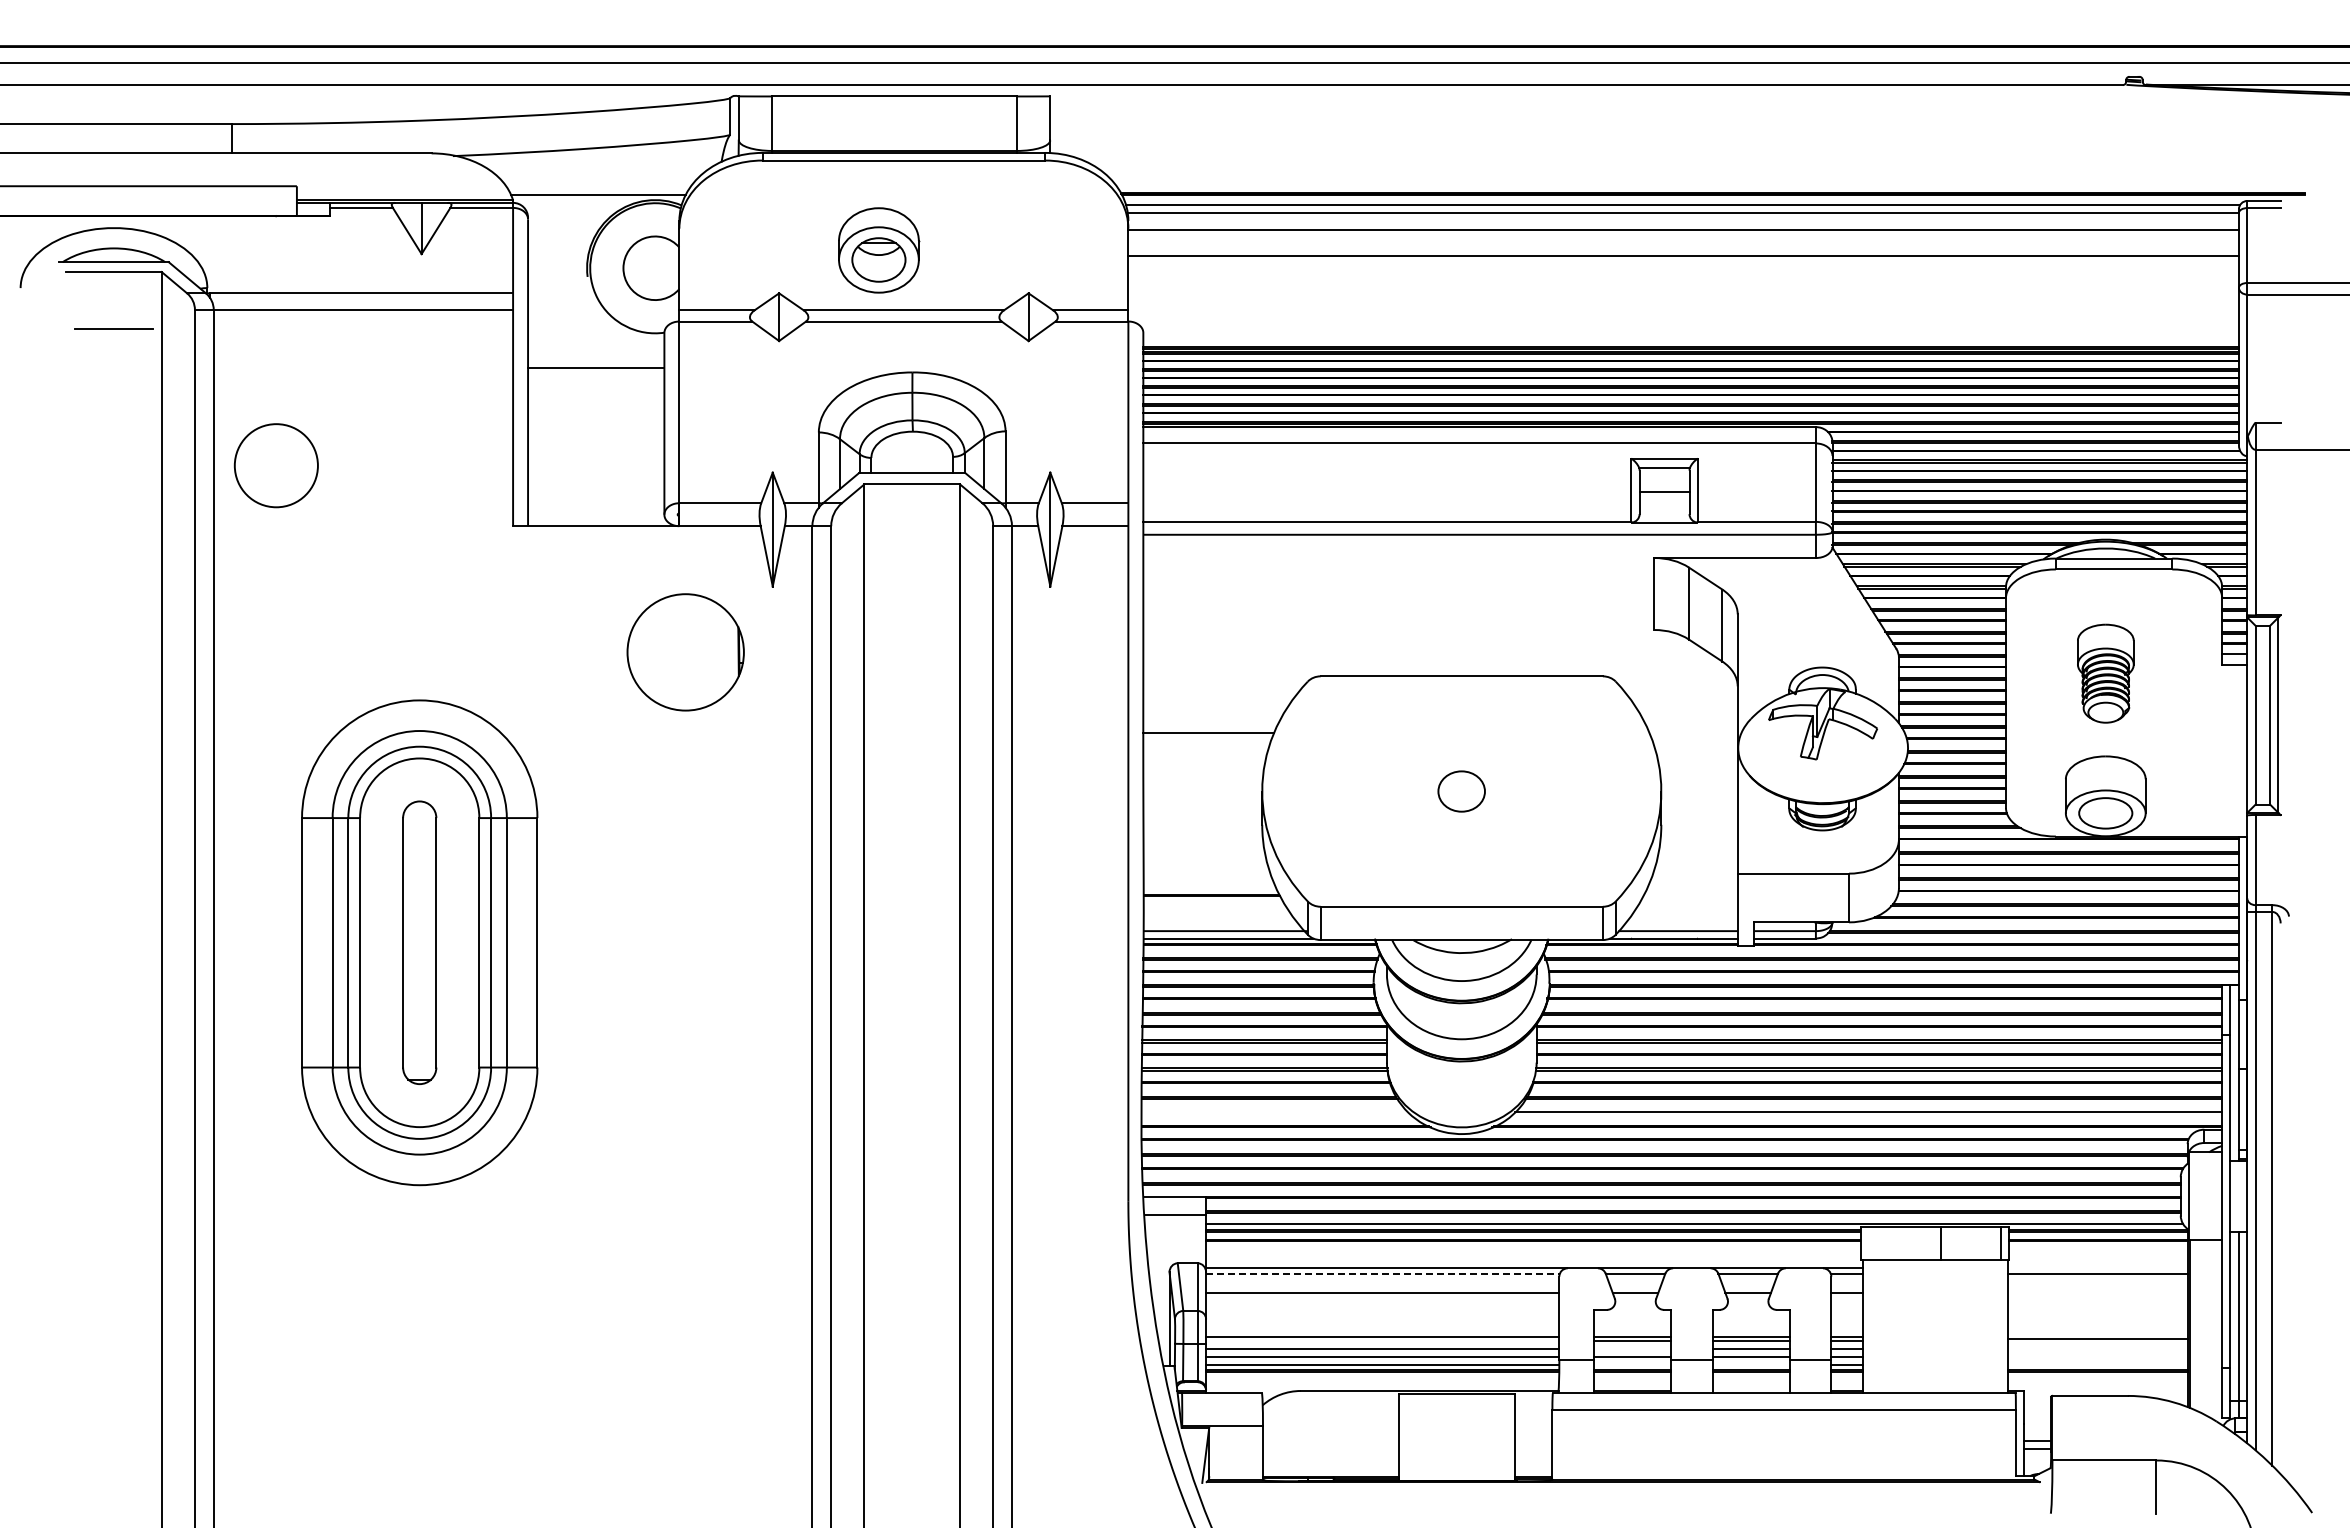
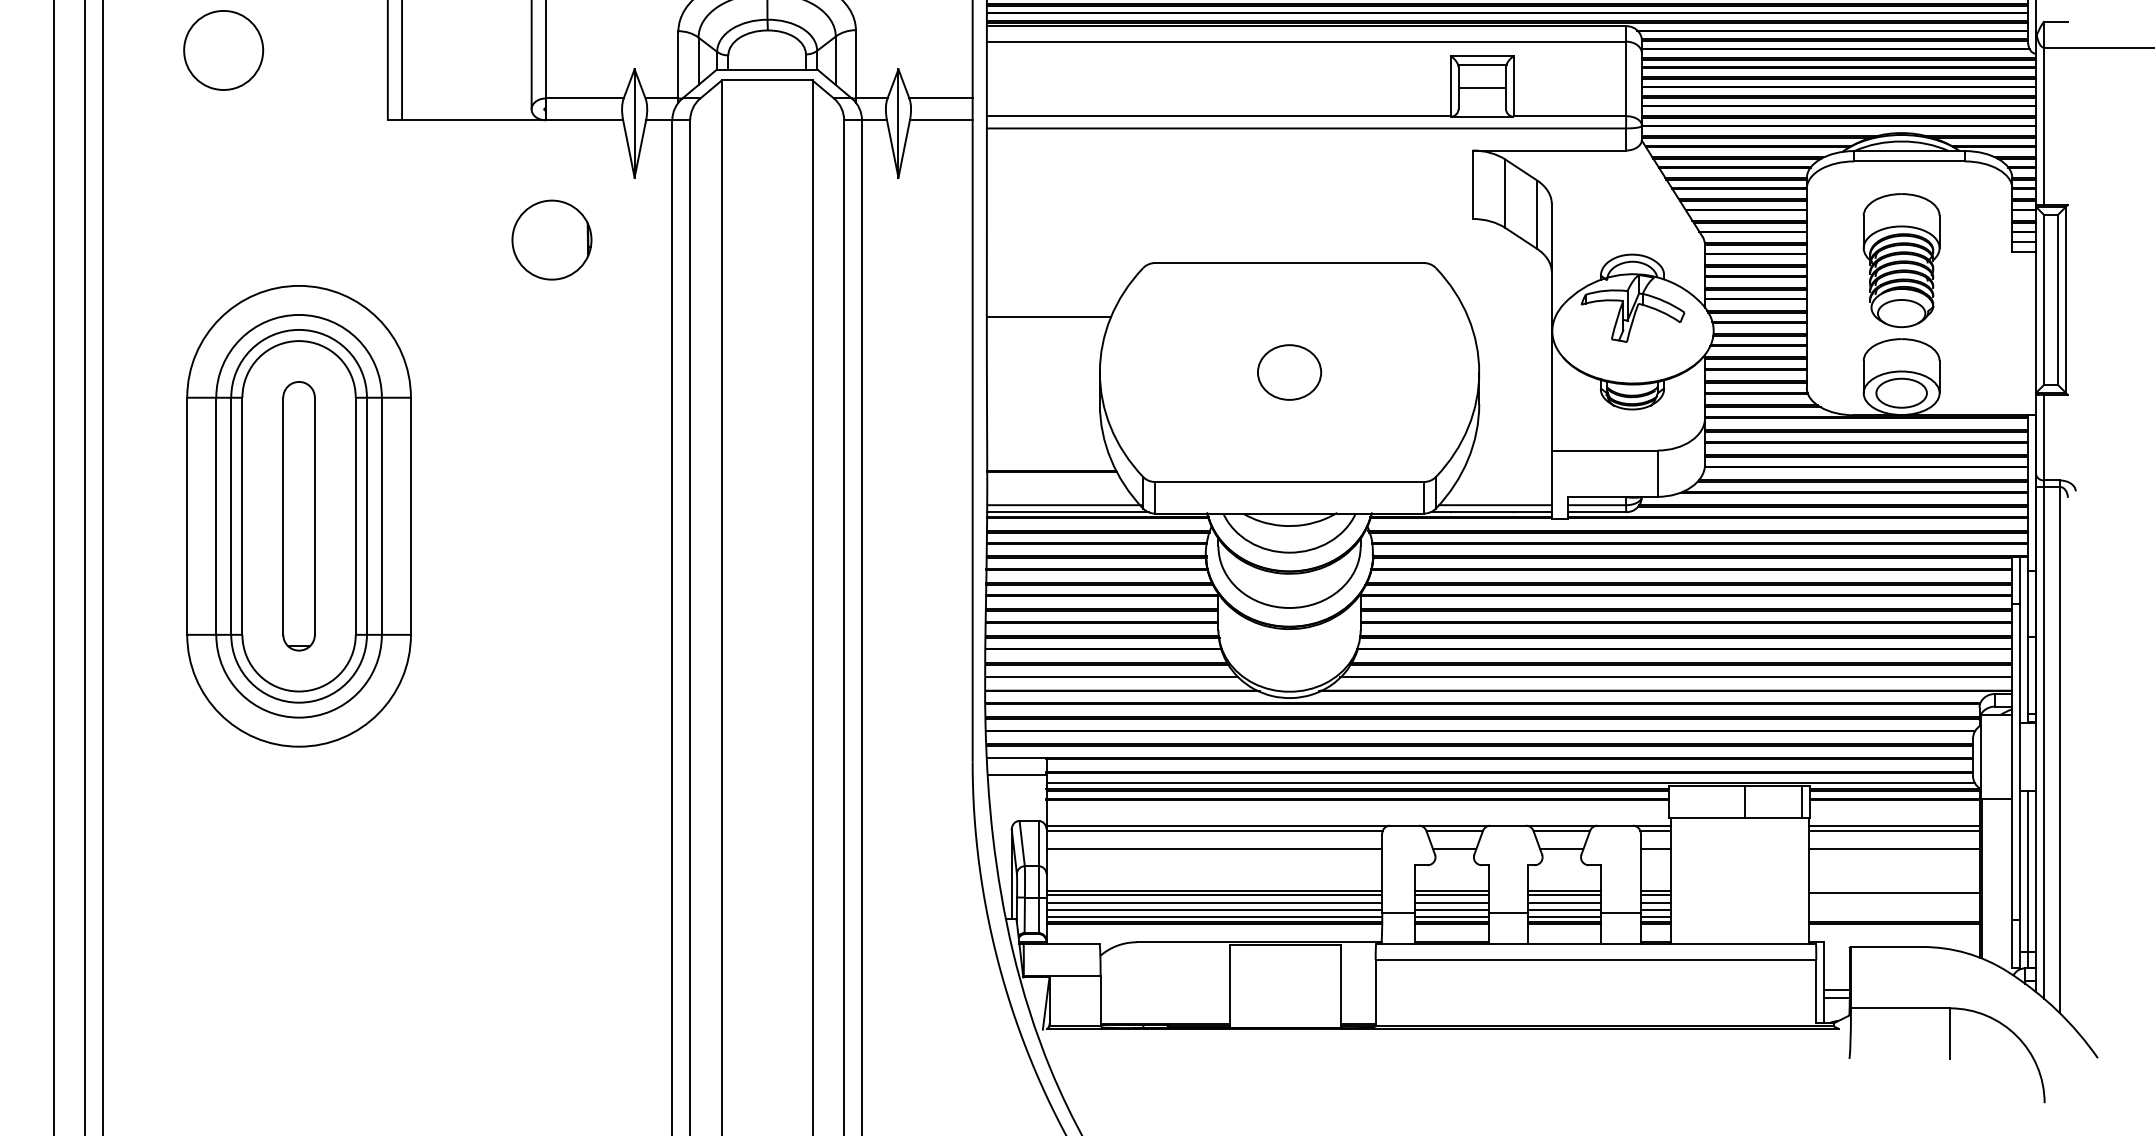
circle: (275, 465) -> (222, 50), moved
part: (685, 651) -> (551, 239), size x0.71
part: (2105, 673) -> (1901, 260), size x1.43
part: (1461, 791) -> (1289, 372), size x1.43
line: (1274, 1111) -> (1111, 676), added
line: (2097, 1268) -> (1893, 825), added
line: (1382, 1274) -> (1214, 831), dashed -> solid
line: (2097, 1292) -> (1893, 848), added
line: (1382, 1341) -> (1214, 895), added
line: (1632, 1349) -> (1451, 902), added
line: (1632, 1364) -> (1451, 917), added
line: (1750, 1364) -> (1563, 917), added

